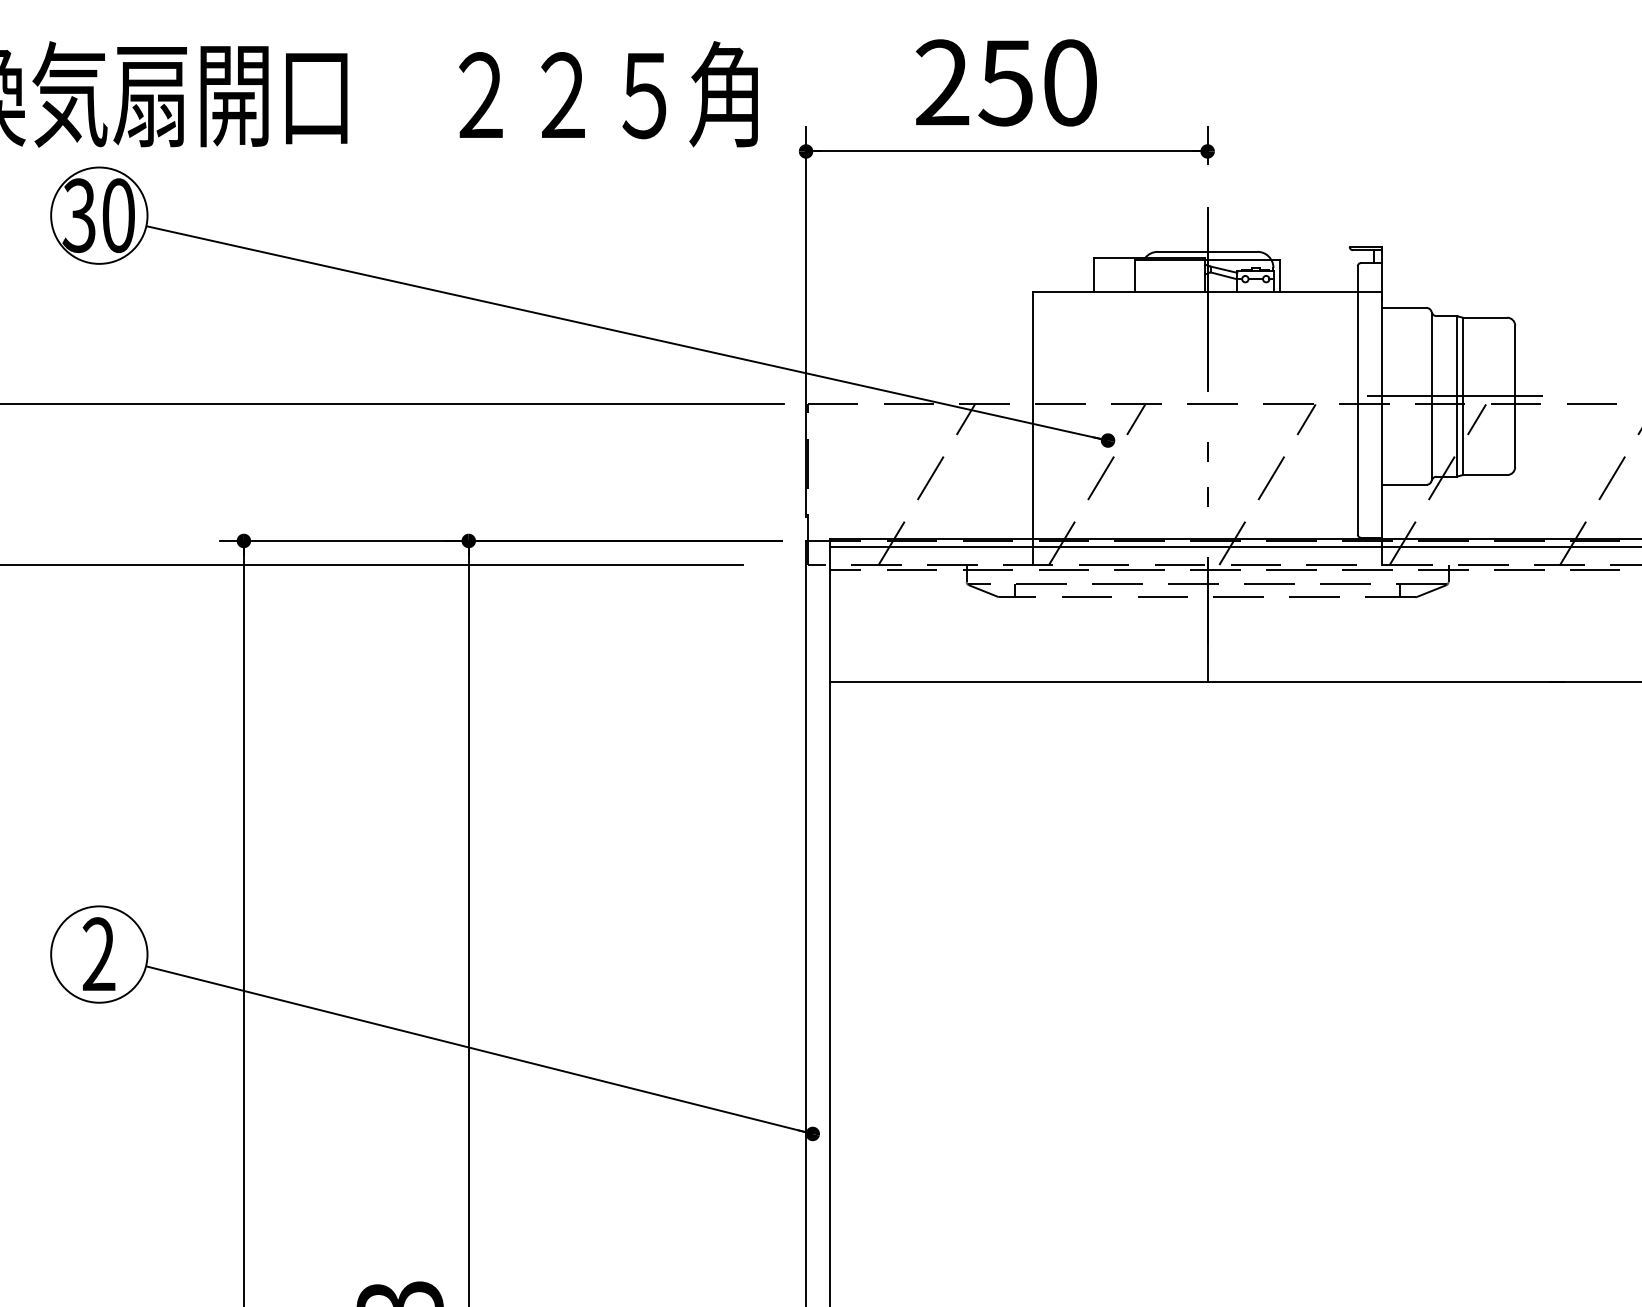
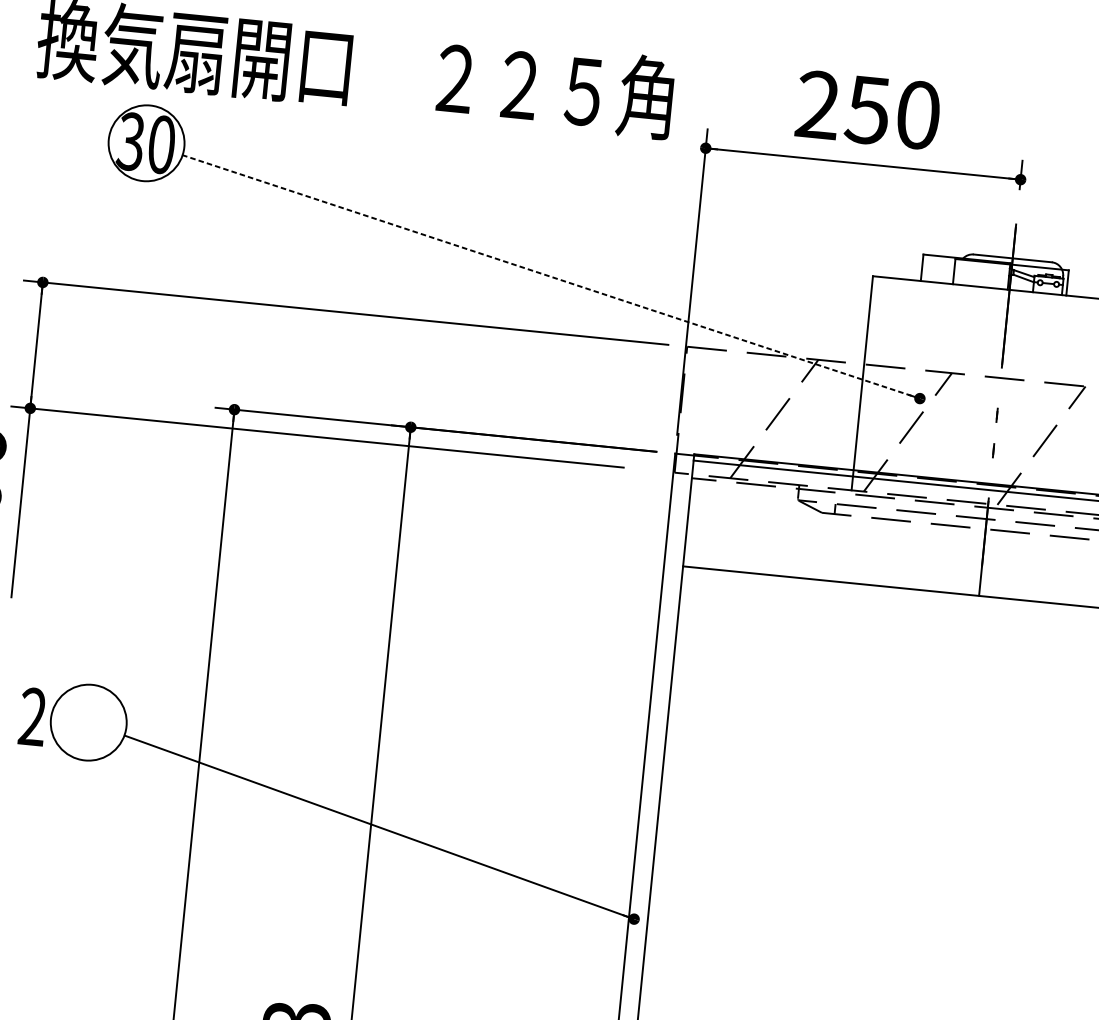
line: (627, 333) -> (551, 277), solid -> dashed
text: (98, 953) -> (32, 716), moved

